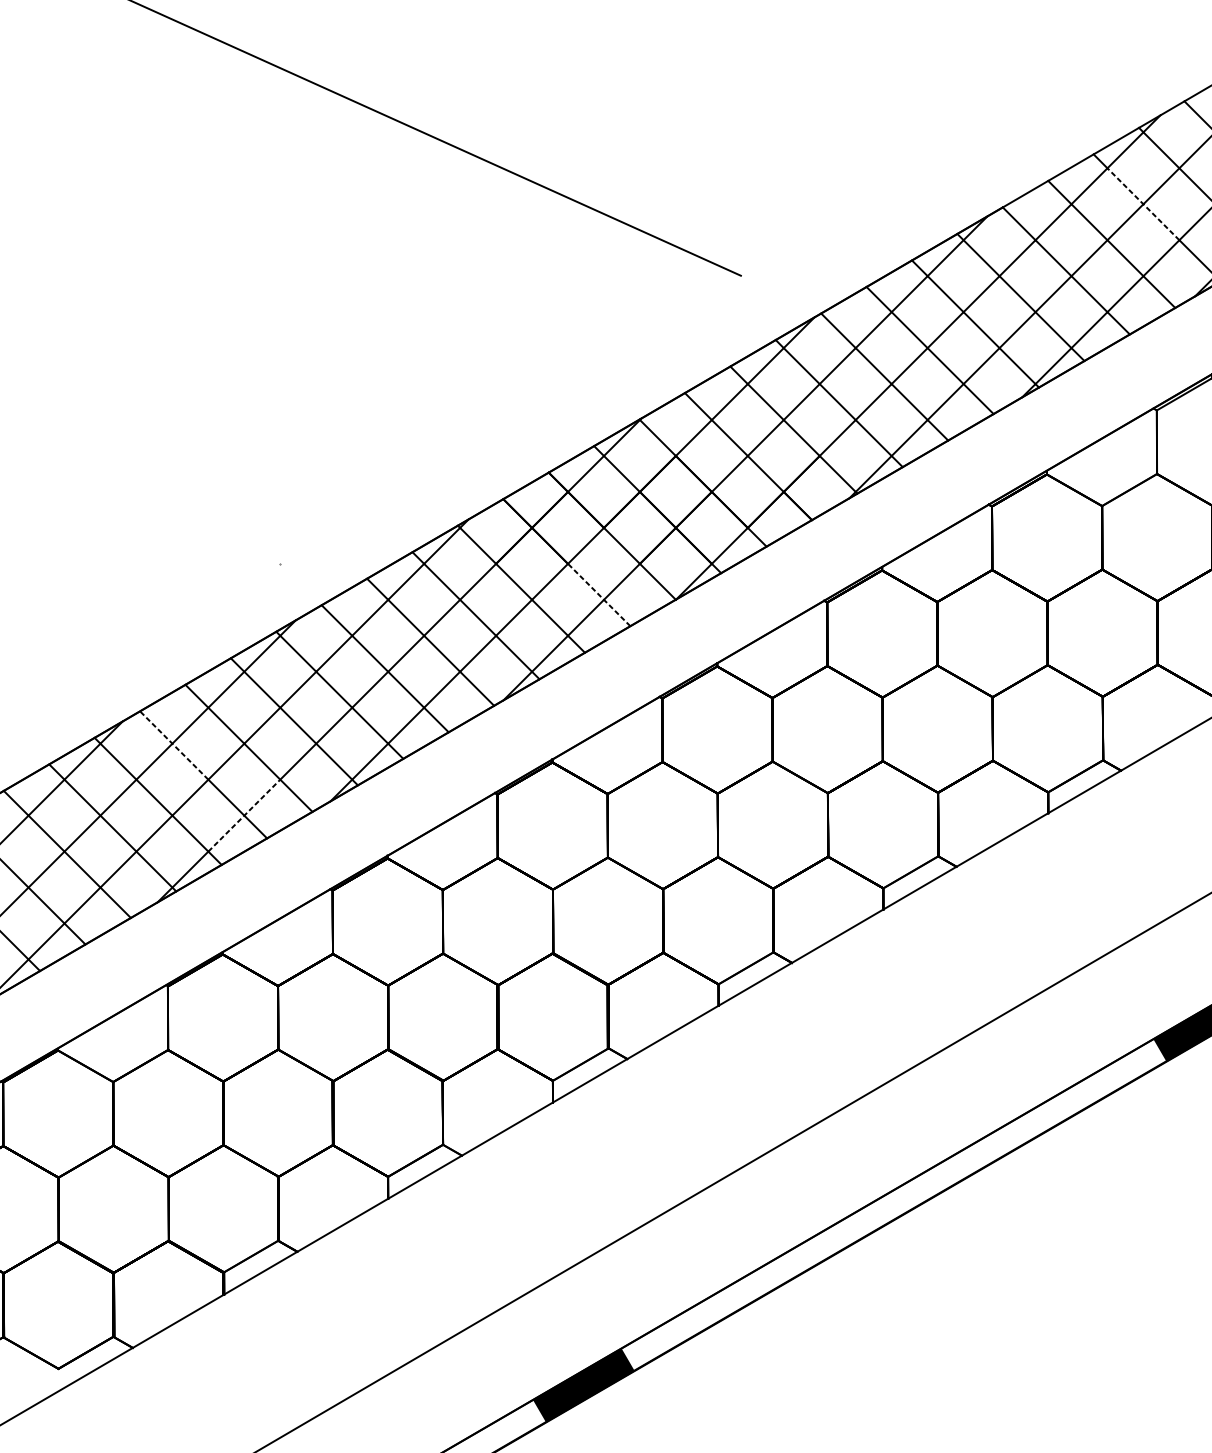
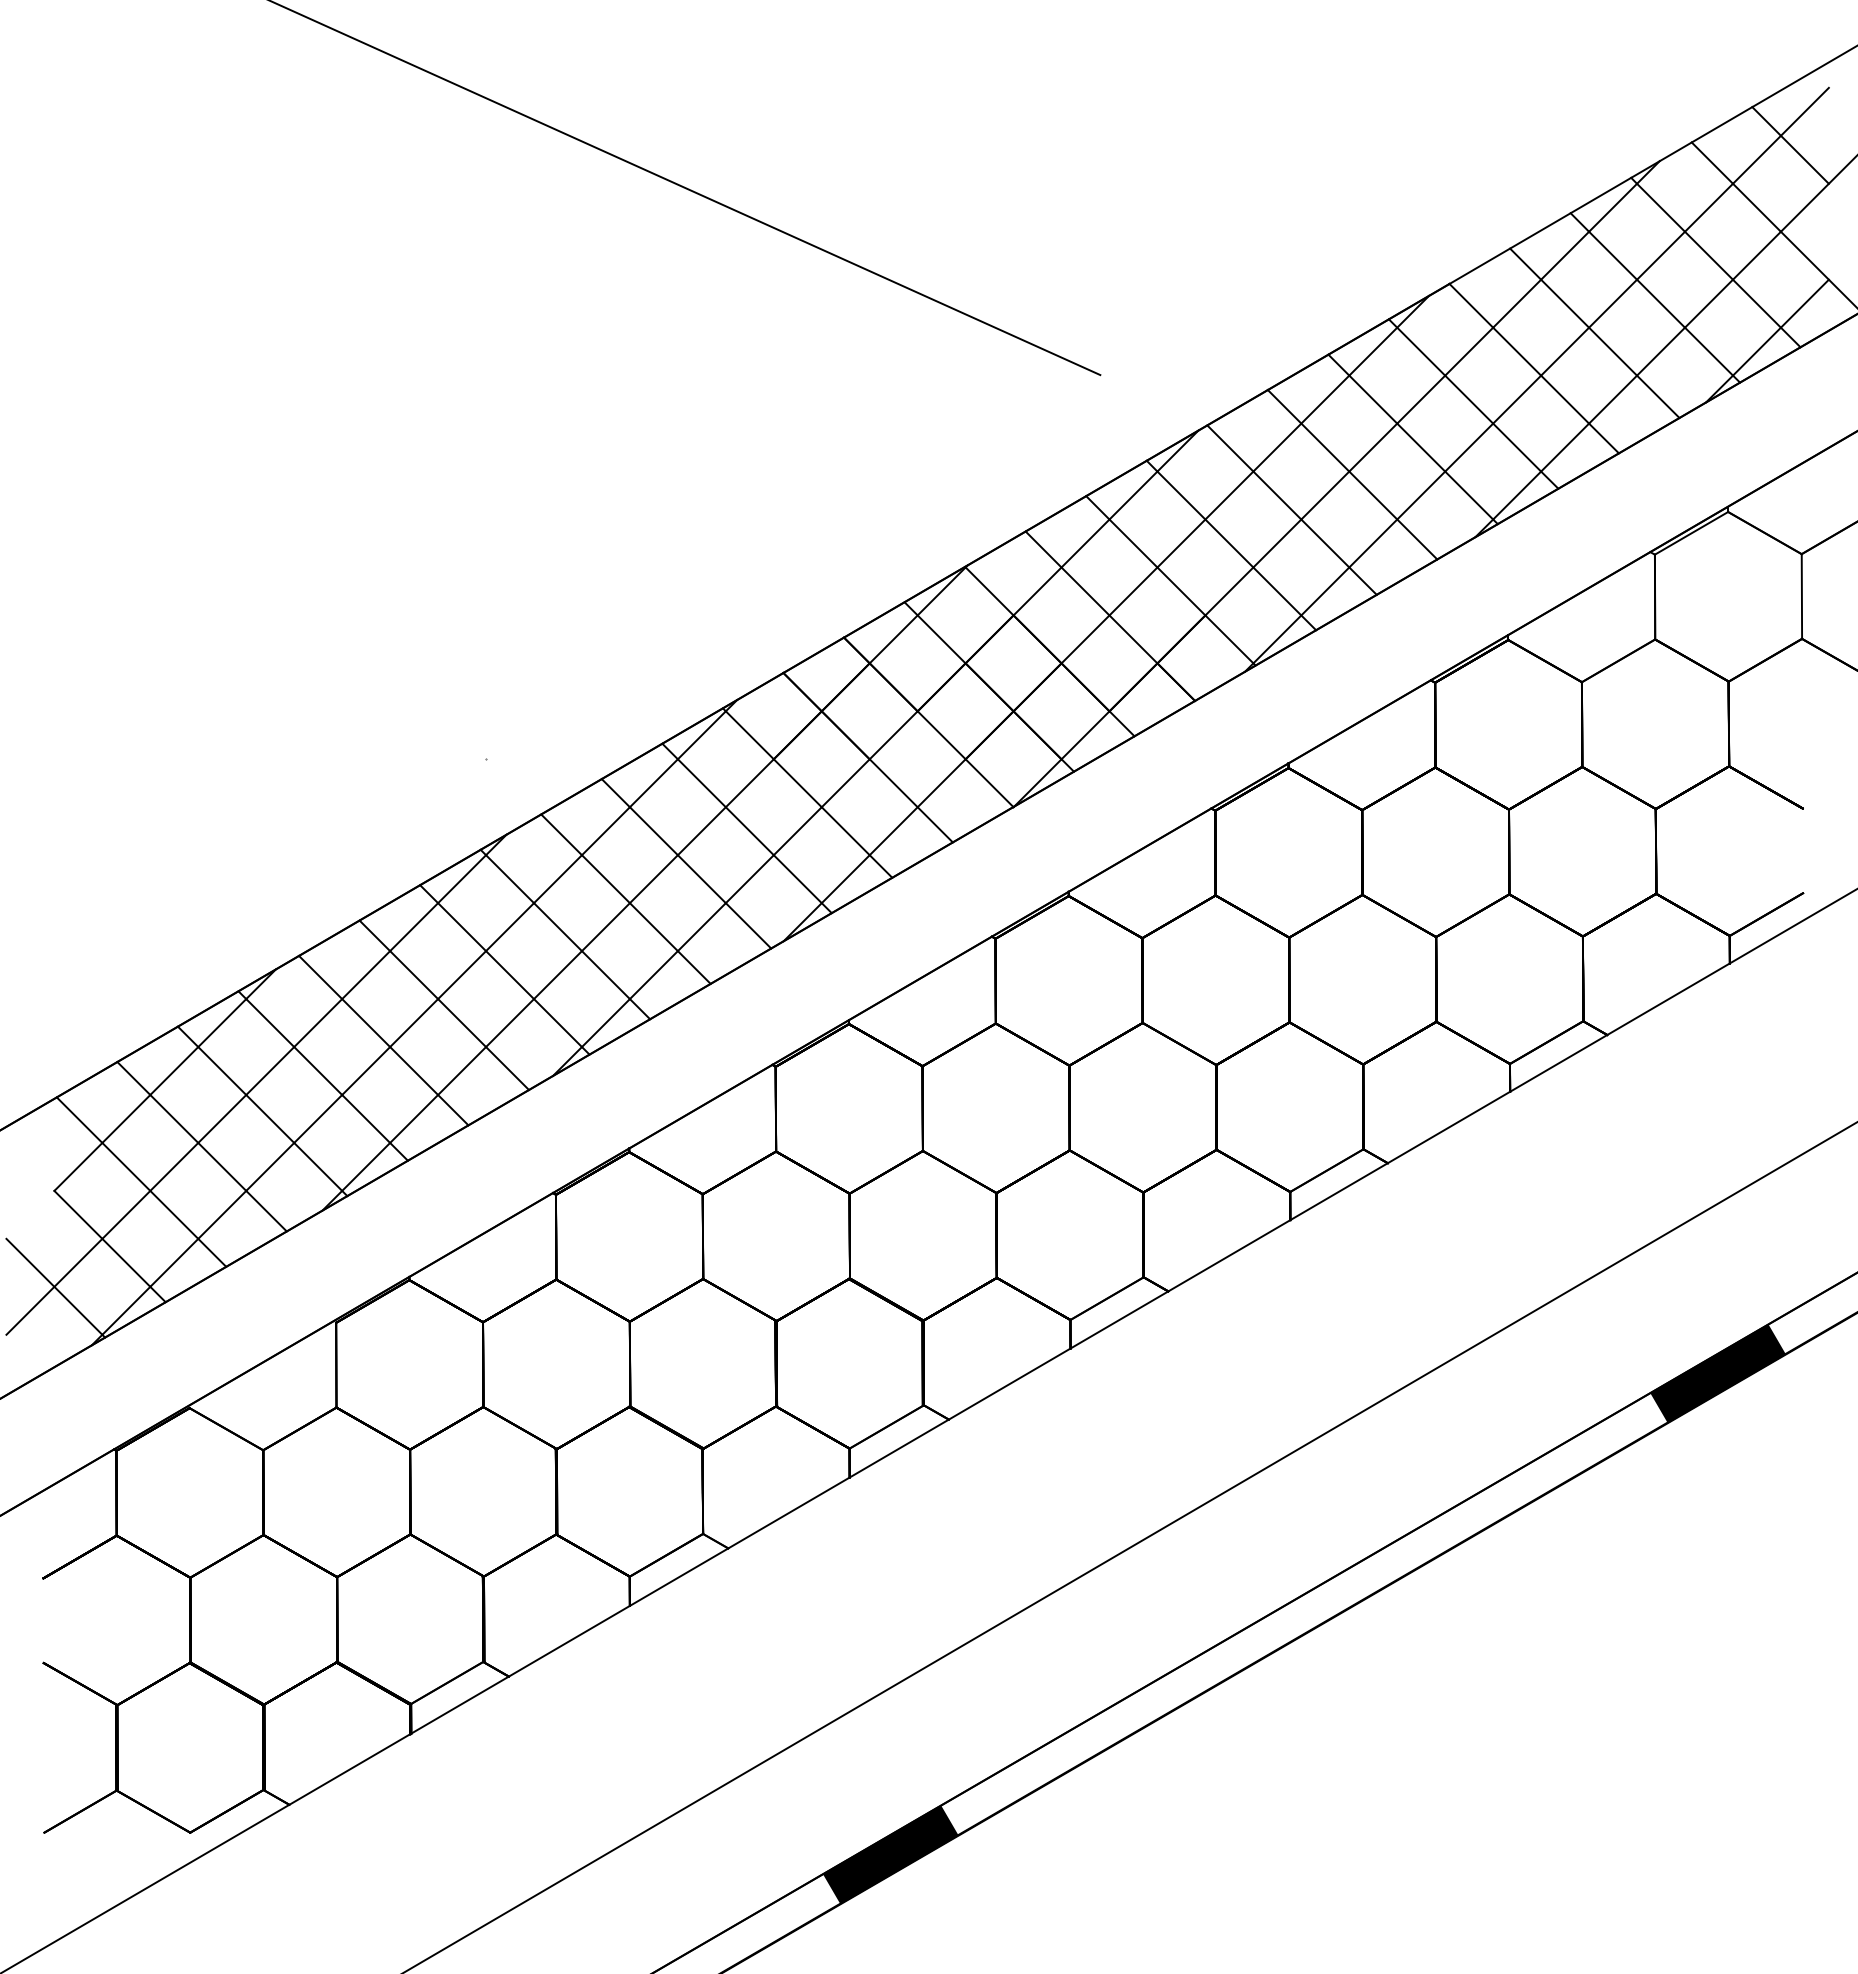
line: (1143, 204) -> (1637, 279), dashed -> solid
line: (599, 594) -> (911, 800), dashed -> solid
line: (174, 745) -> (344, 1001), dashed -> solid
line: (244, 816) -> (438, 1095), dashed -> solid

